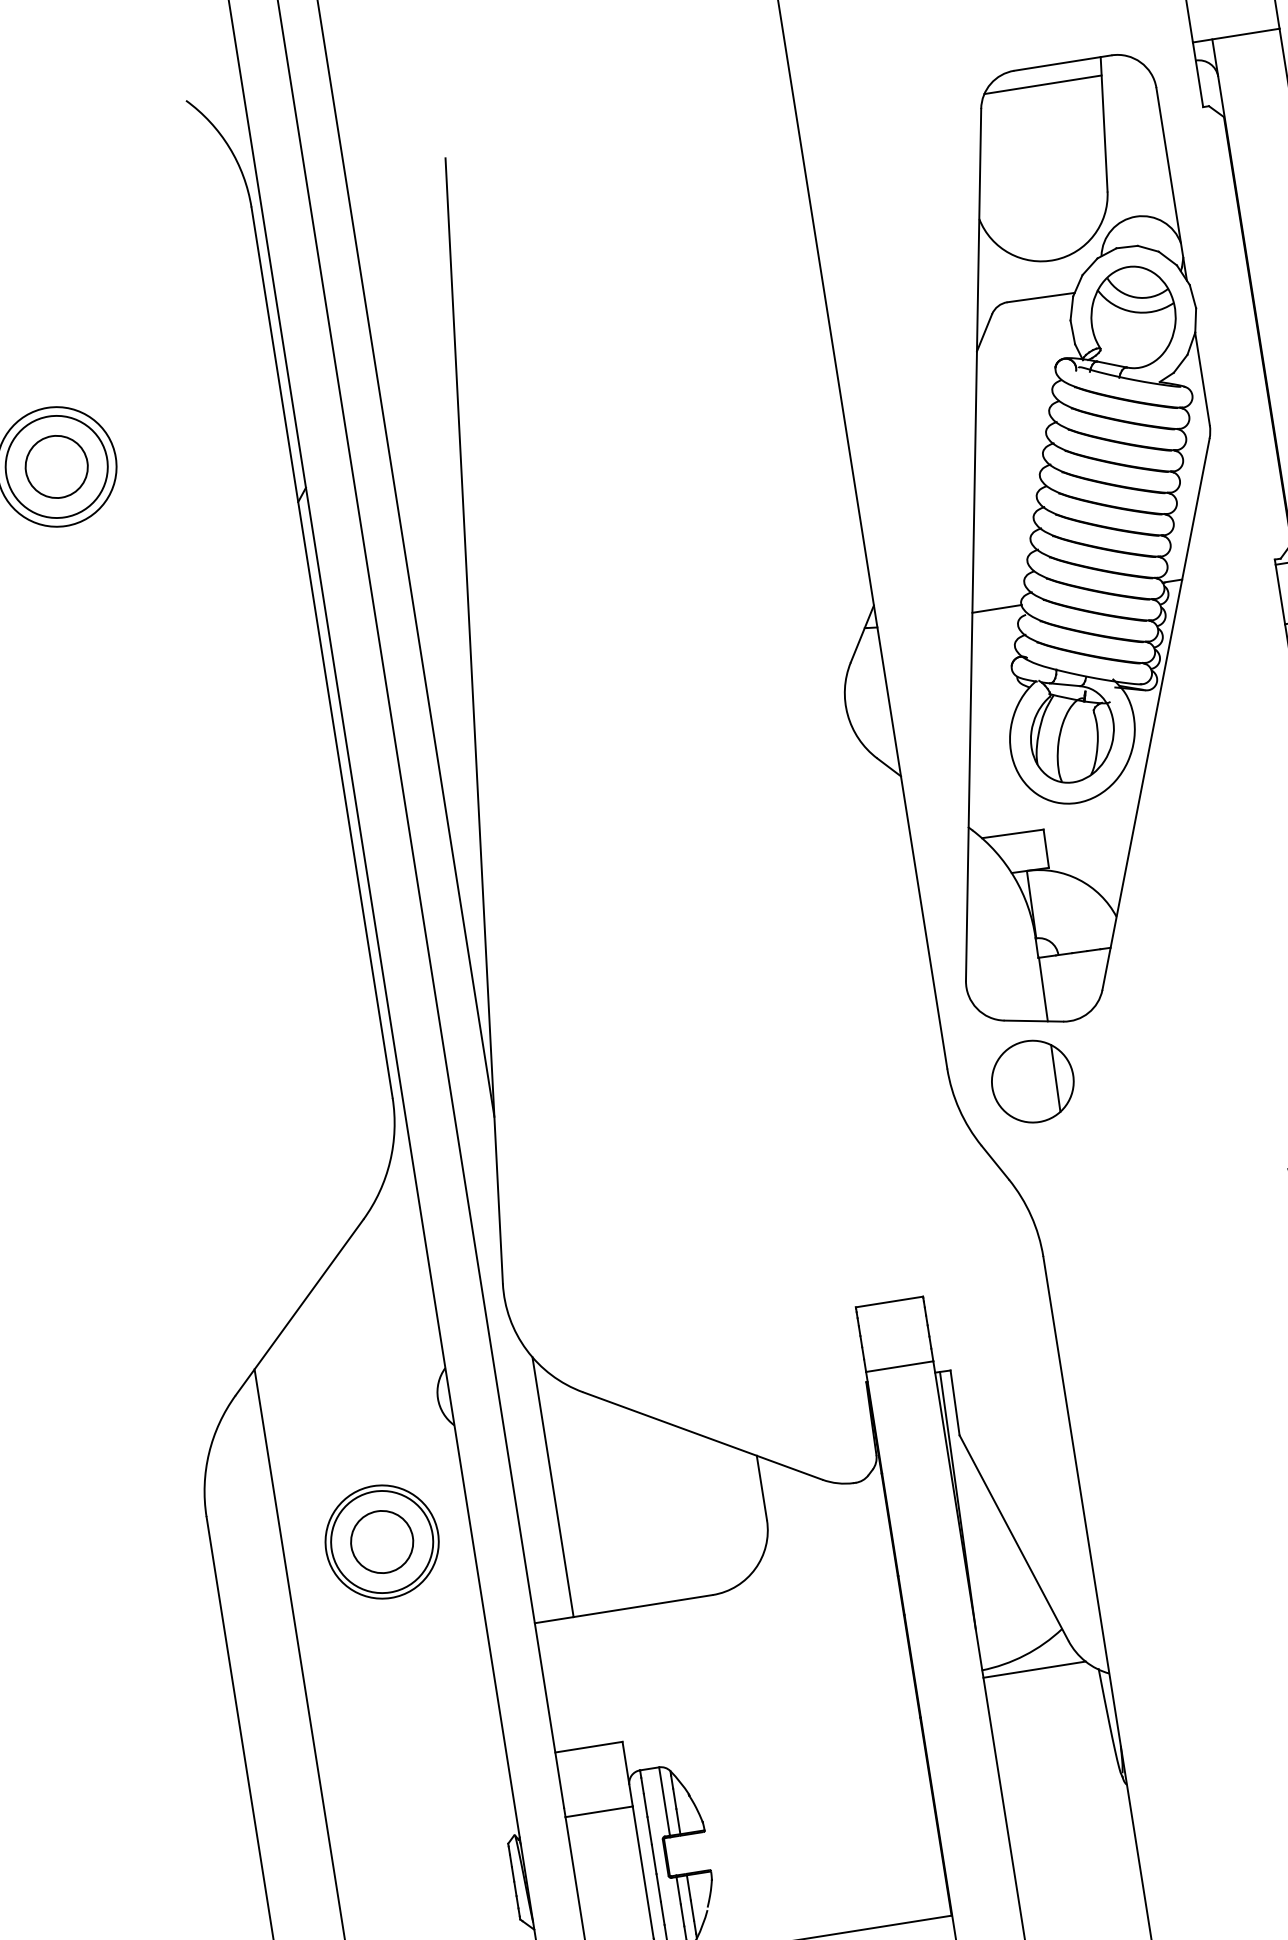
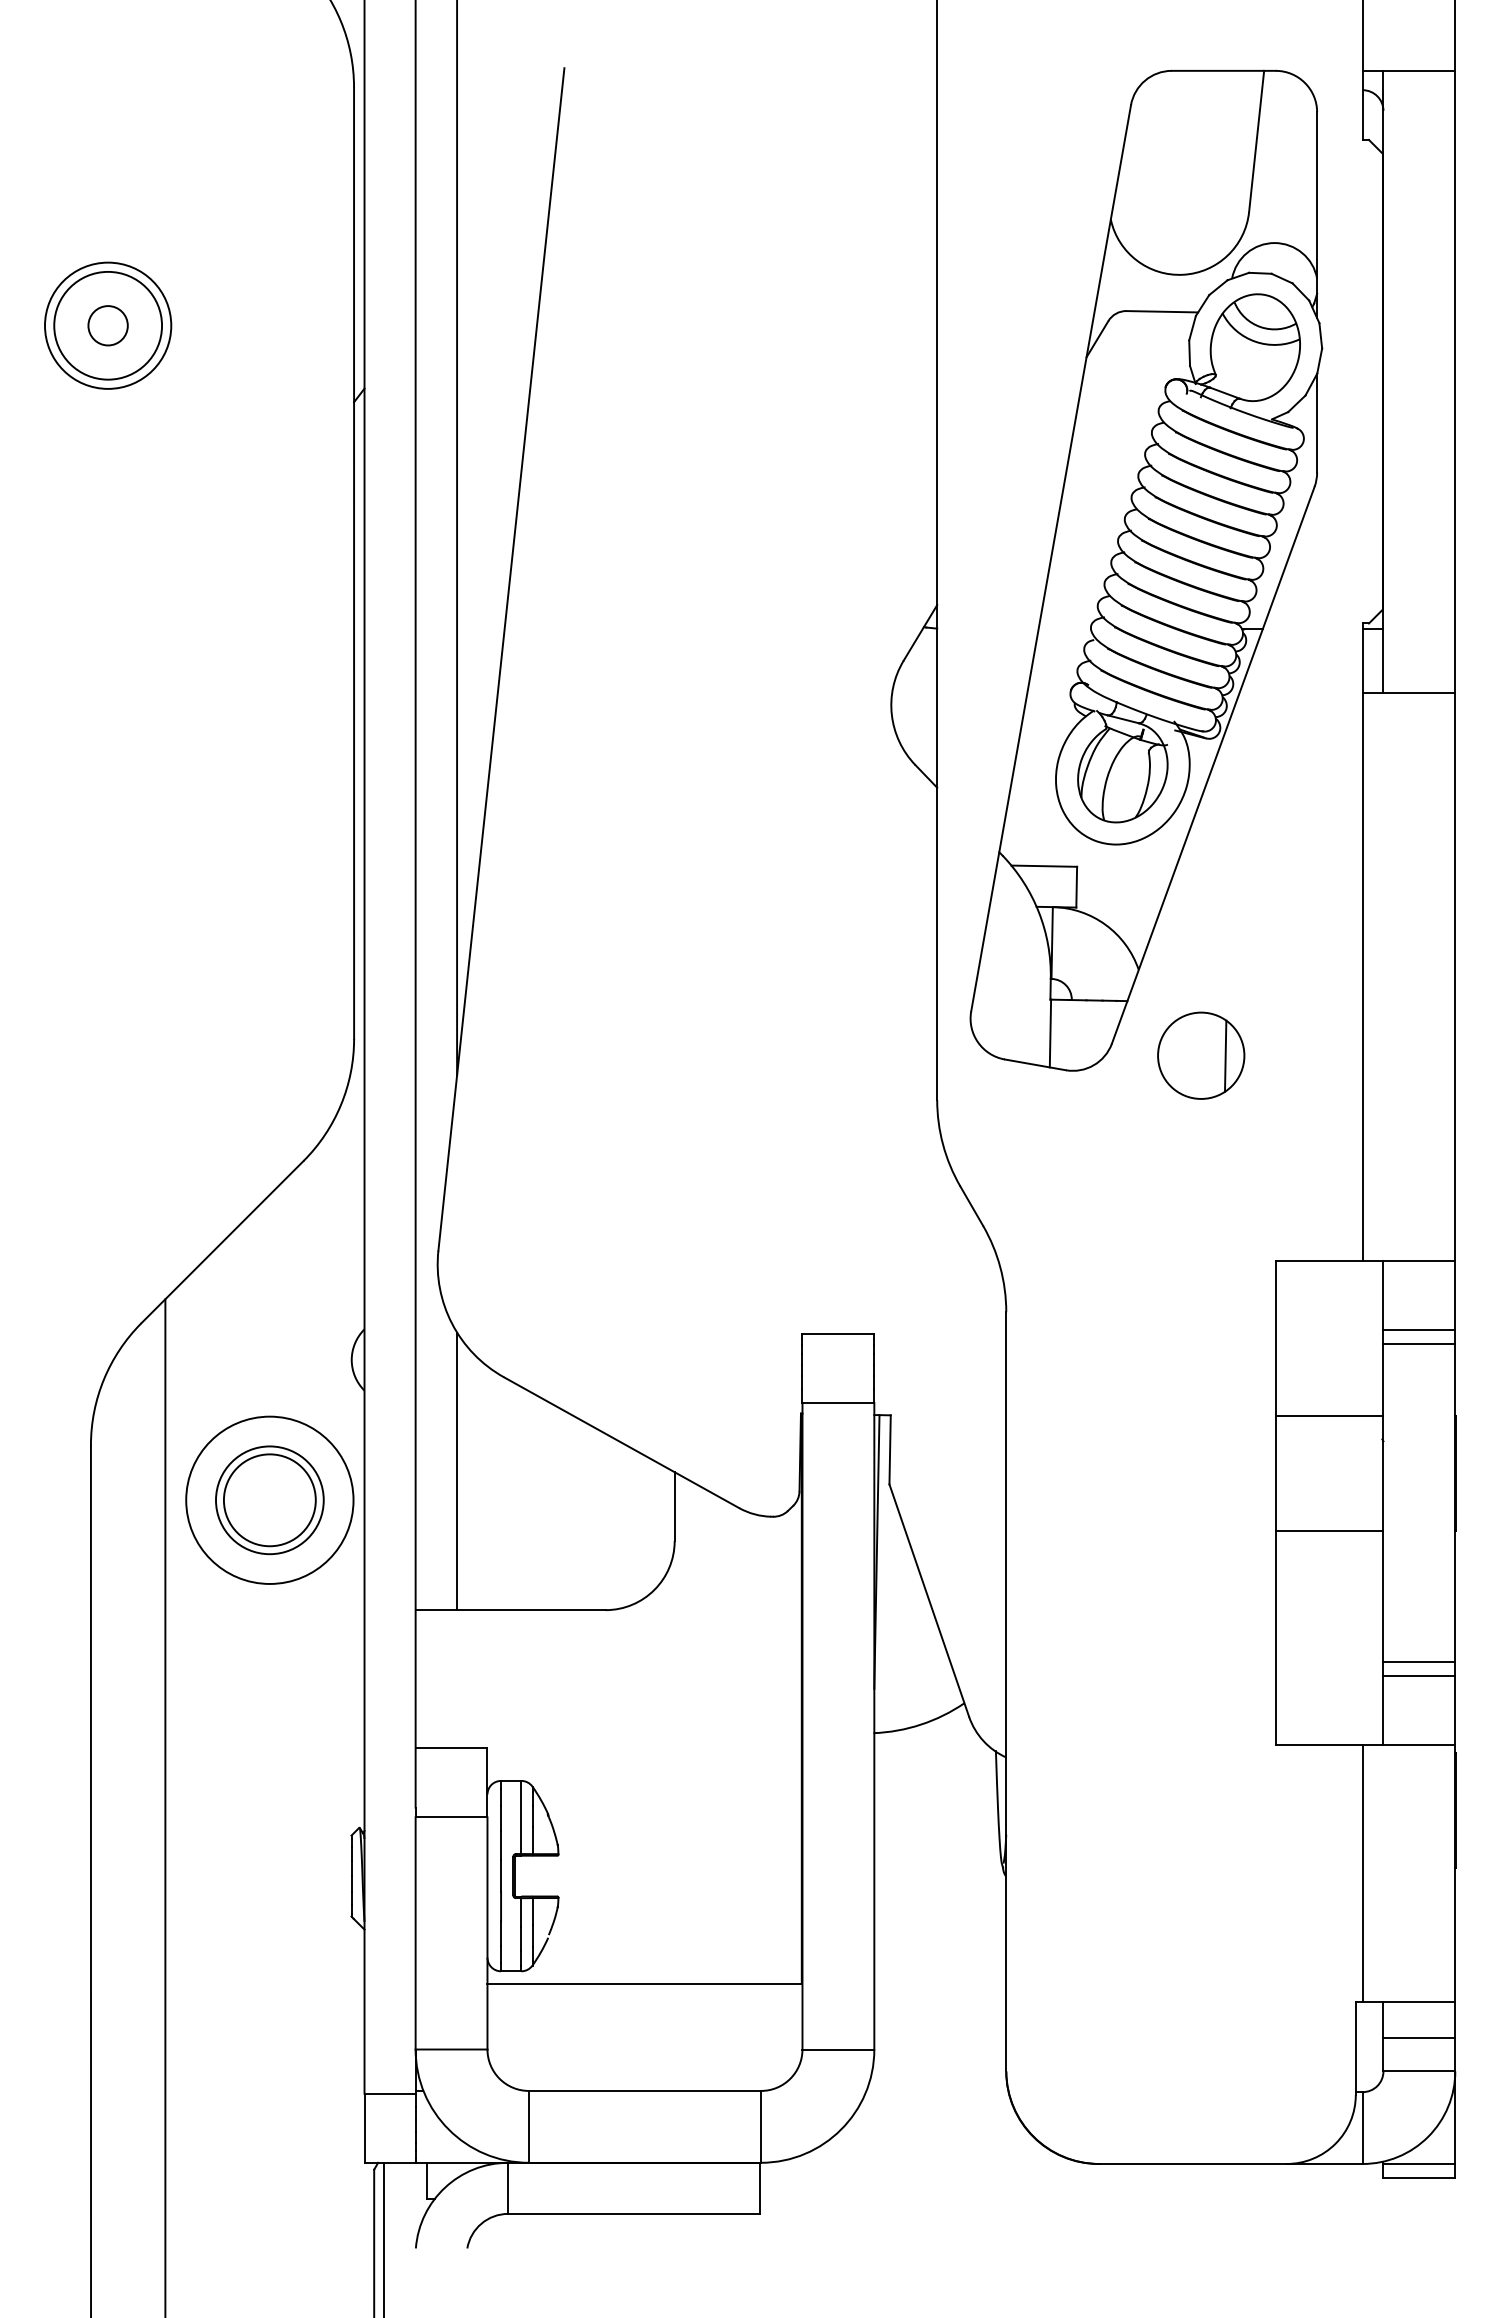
line: (1043, 85) -> (1199, 90), removed
circle: (56, 466) -> (107, 325), size x0.6
line: (996, 609) -> (1064, 629), removed
part: (1033, 1081) -> (1201, 1055), moved
circle: (381, 1542) -> (269, 1500), size x1.4
circle: (381, 1542) -> (269, 1500), size x1.4
line: (1034, 1670) -> (928, 1741), removed

